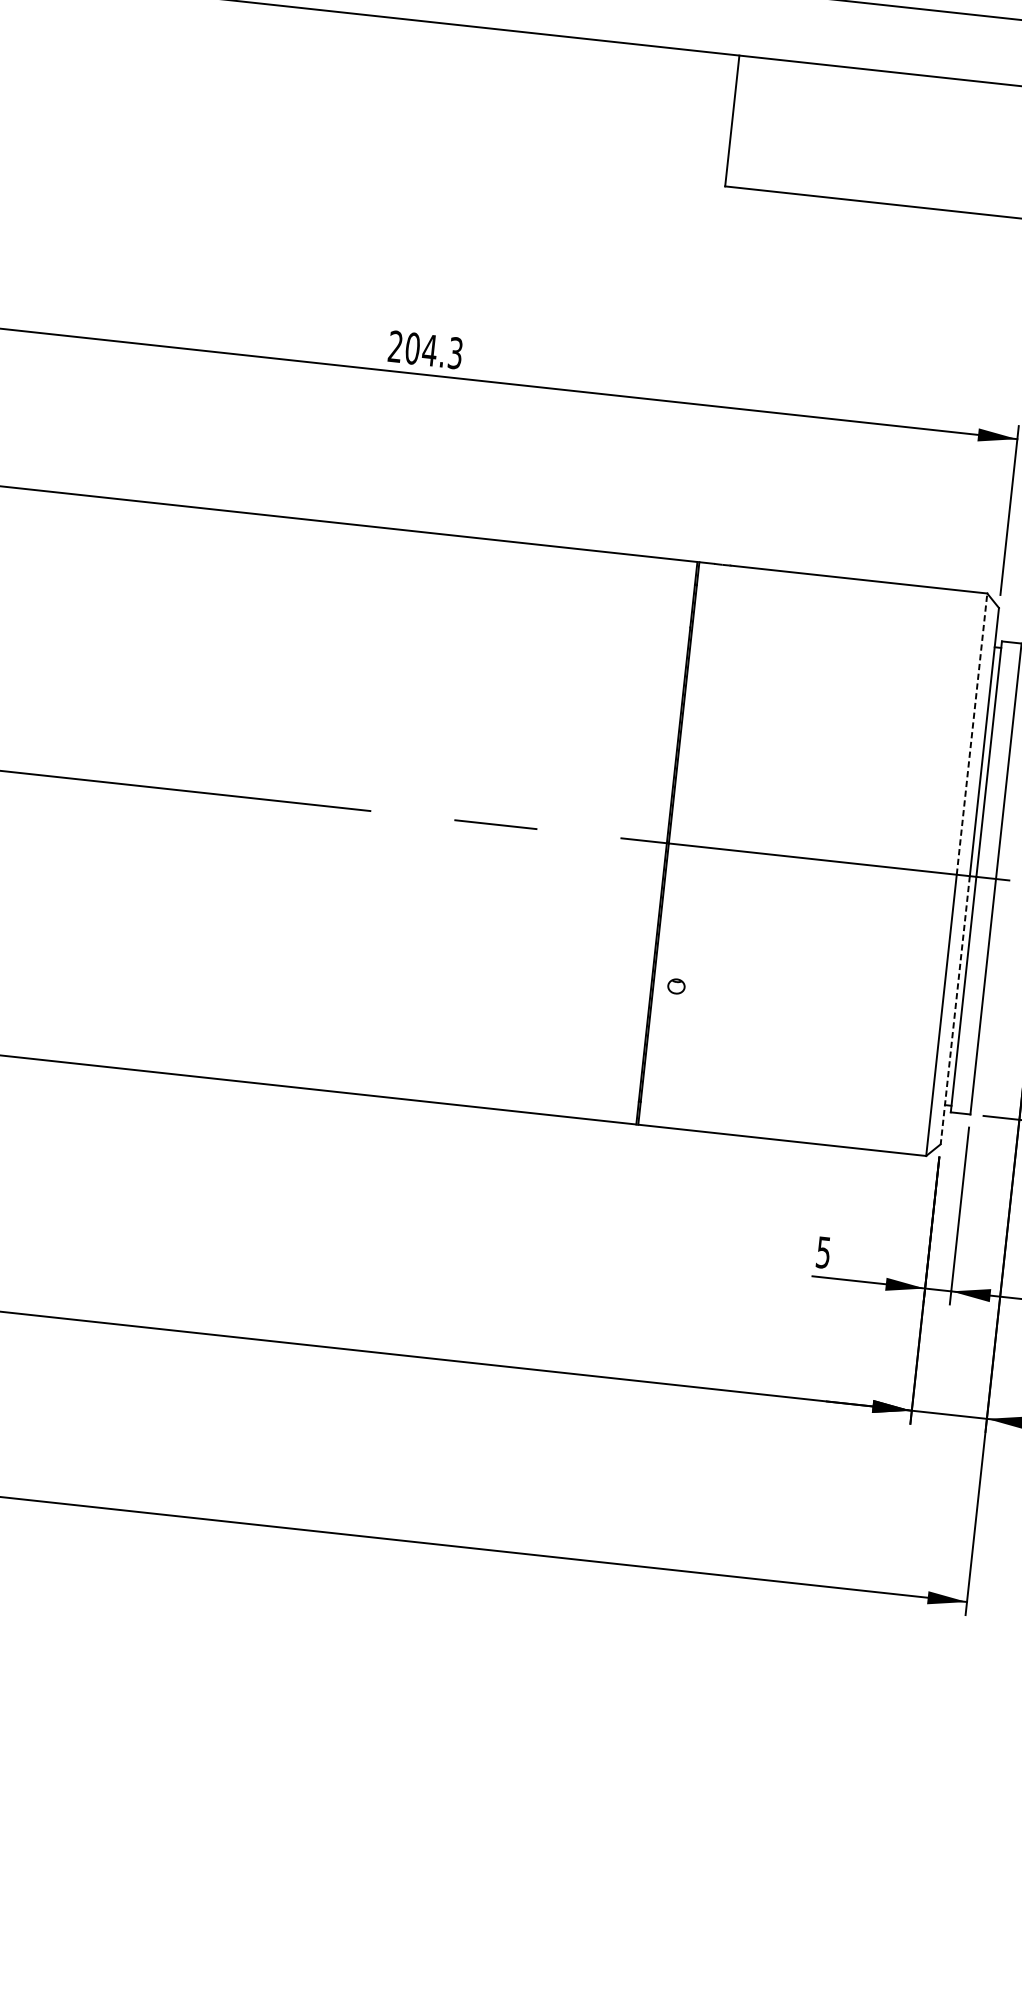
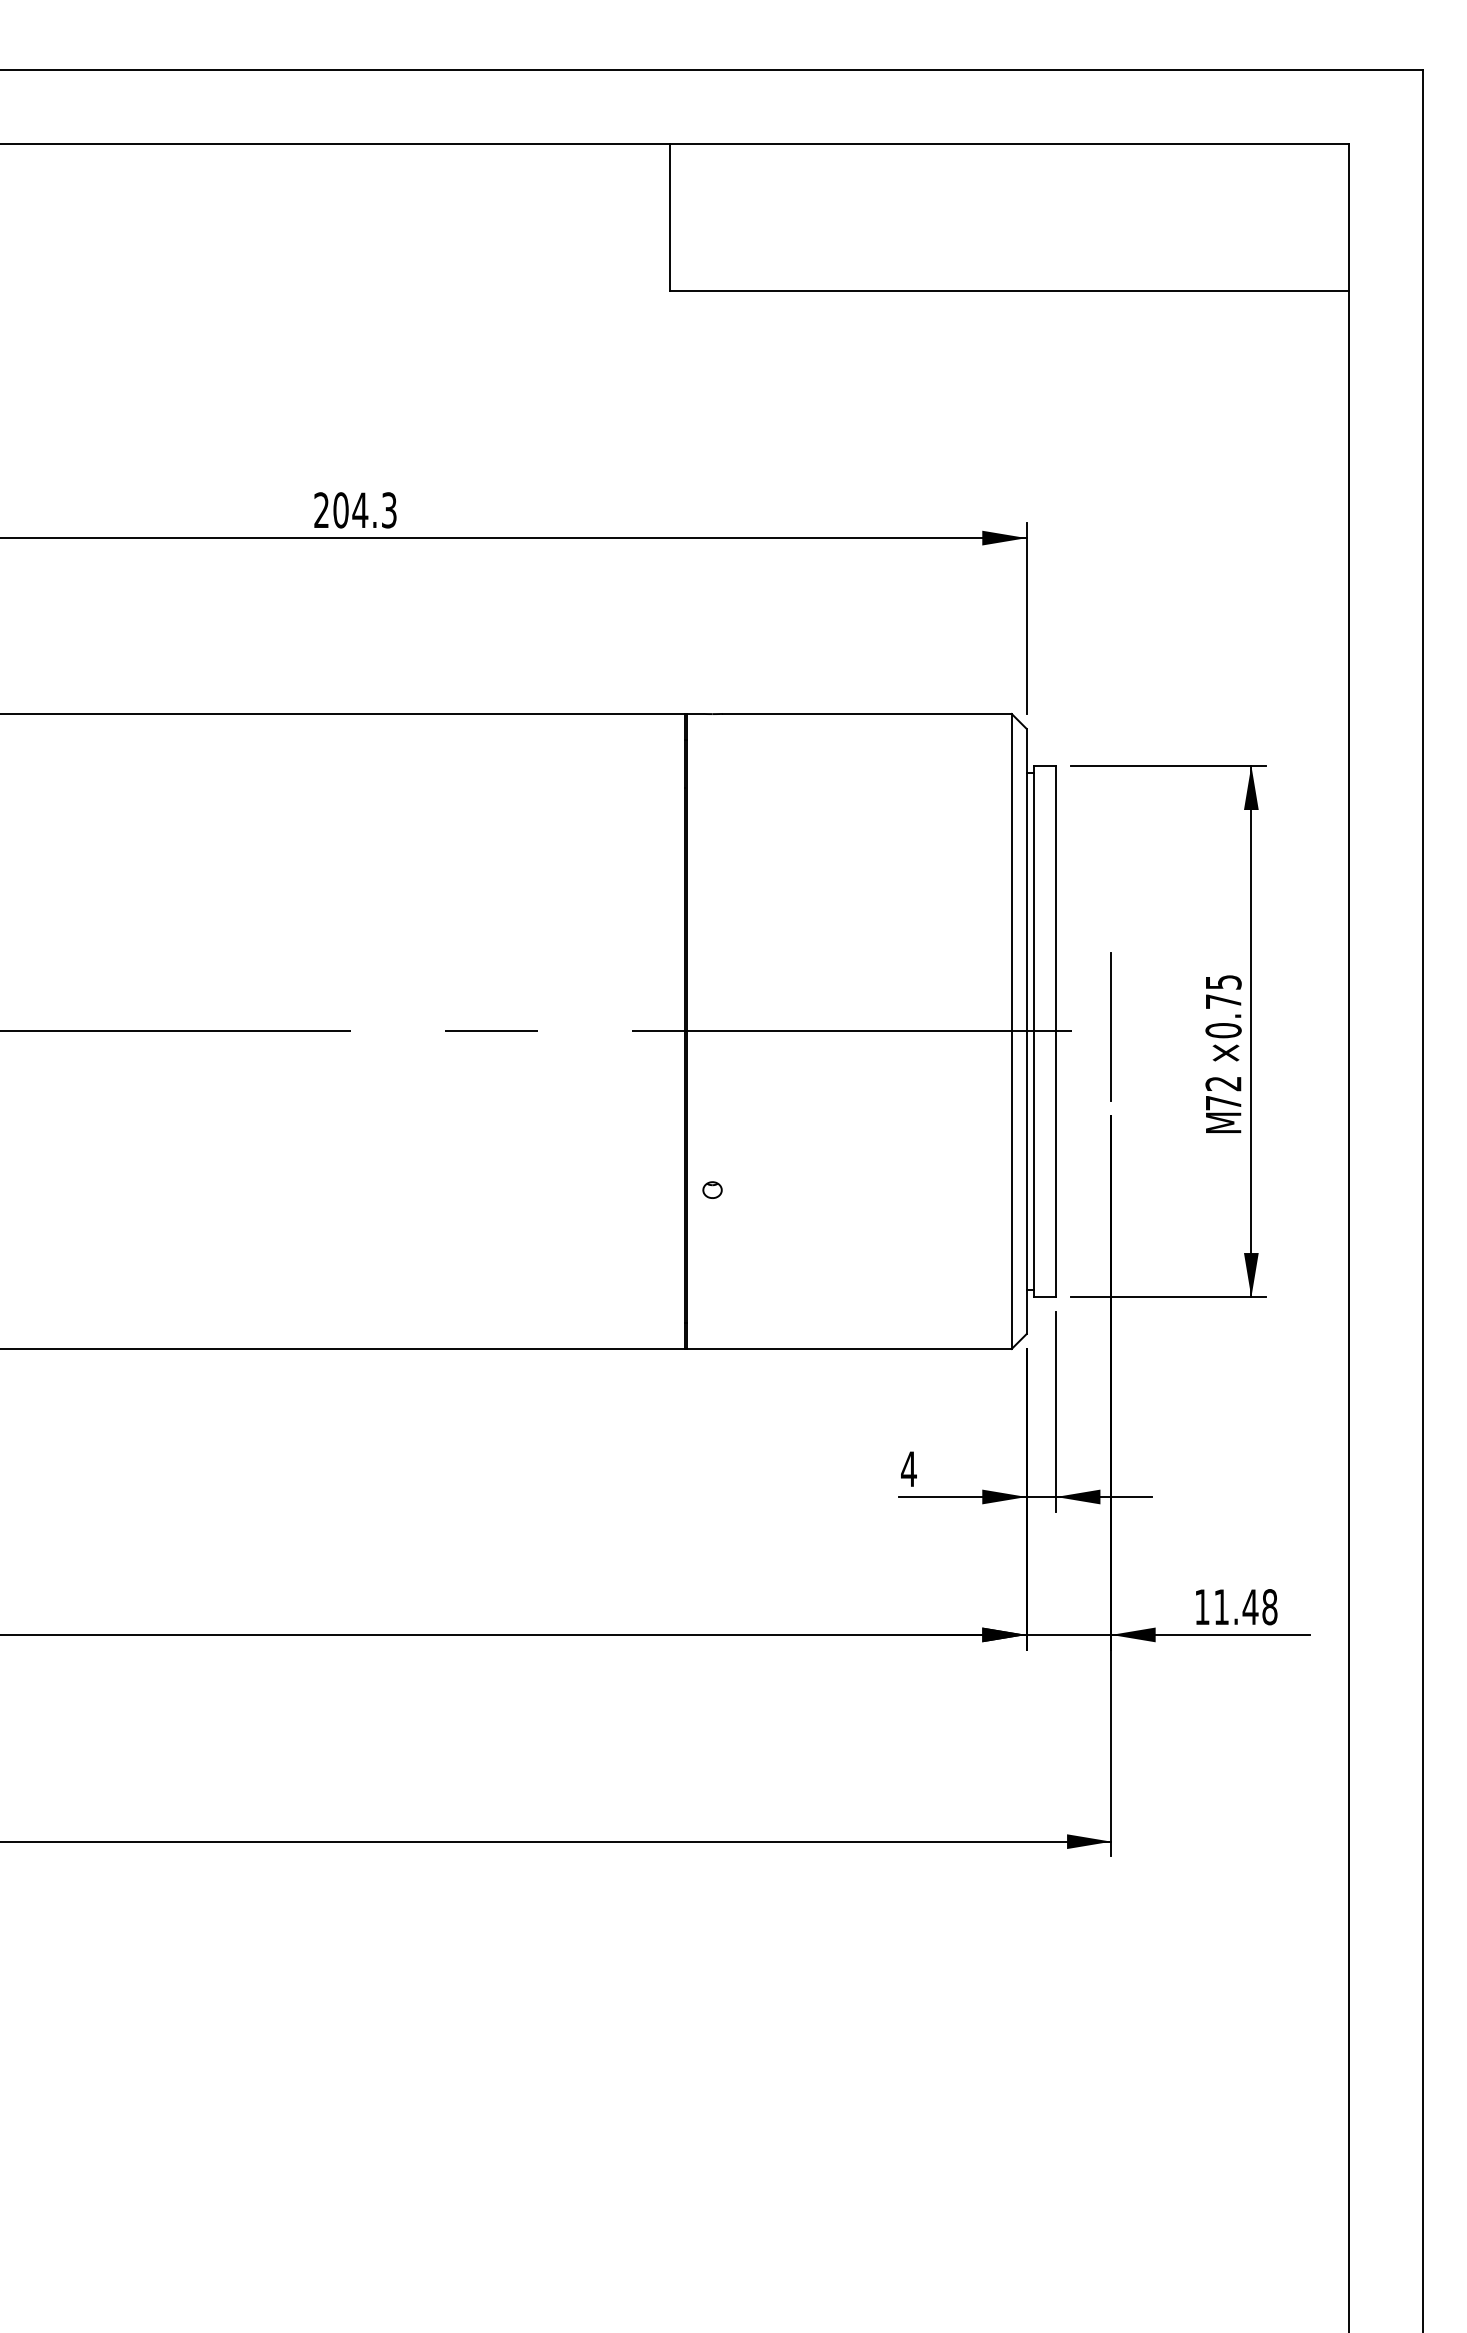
line: (971, 733) -> (1011, 872), dashed -> solid
line: (955, 1010) -> (1026, 1183), dashed -> solid
text: (823, 1252) -> (908, 1469), 5 -> 4

